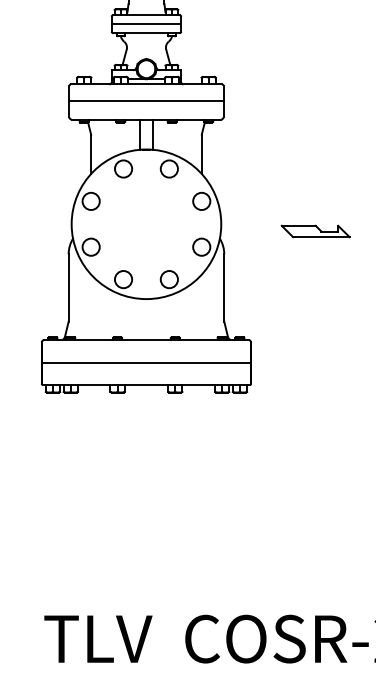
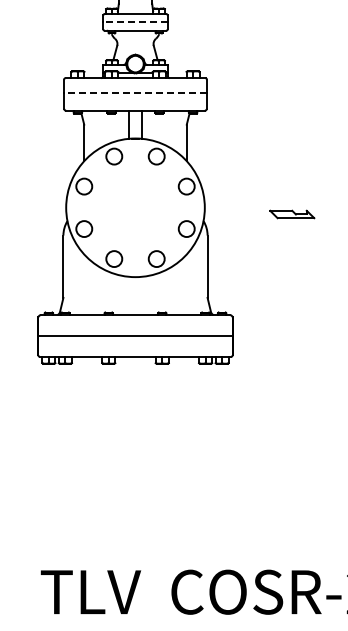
line: (146, 24) -> (135, 22), solid -> dashed
line: (146, 100) -> (135, 93), solid -> dashed
part: (314, 231) -> (291, 214), size x0.7

